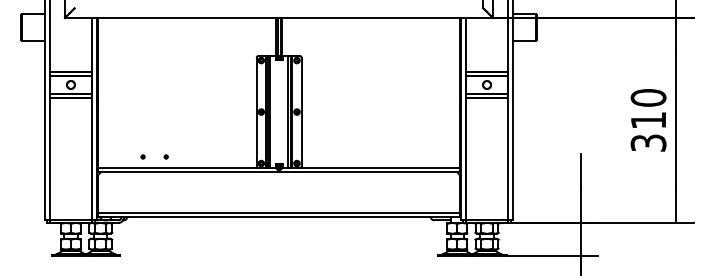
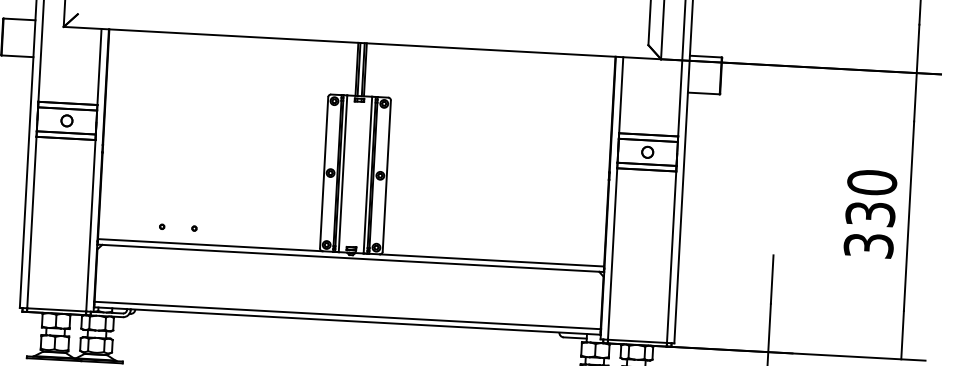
text: (648, 120) -> (870, 214), 310 -> 330

